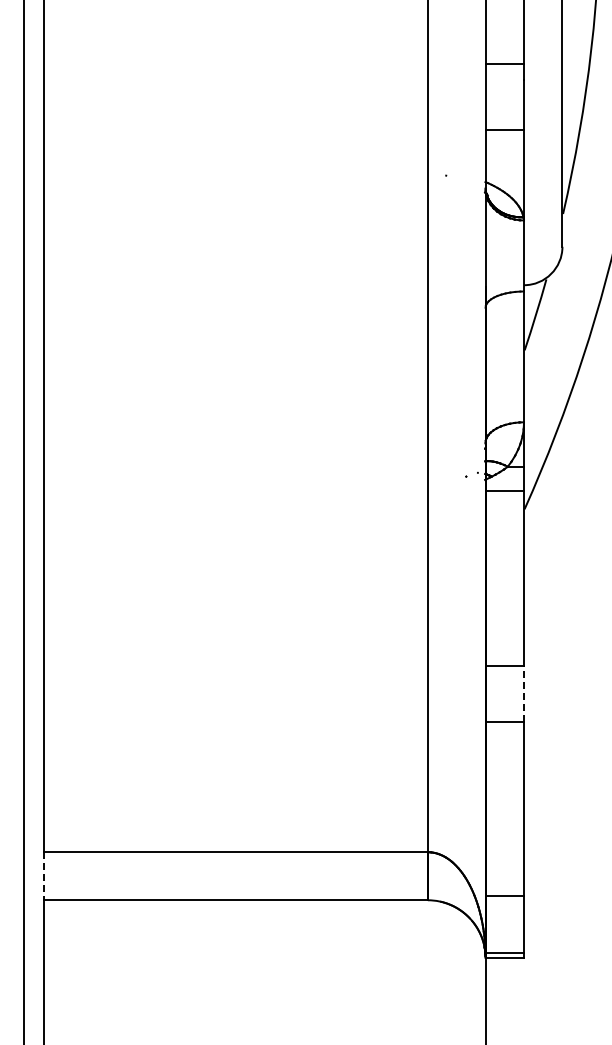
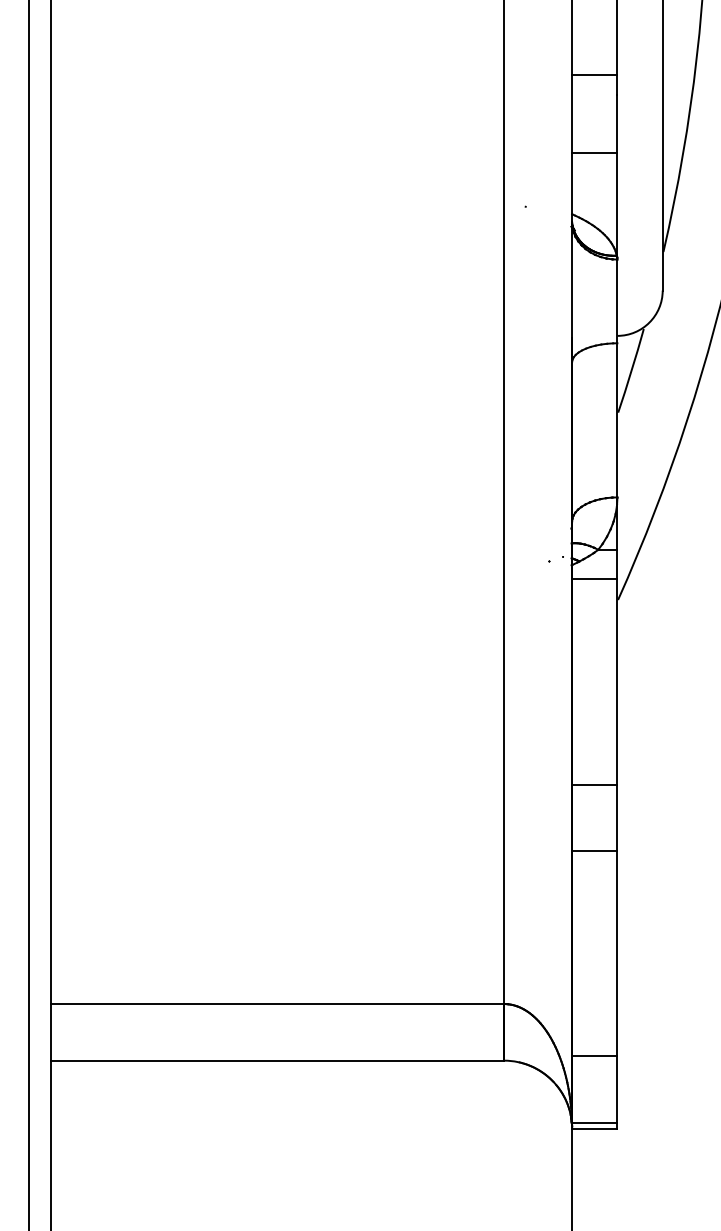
line: (524, 693) -> (617, 817), dashed -> solid
line: (43, 876) -> (51, 1032), dashed -> solid

